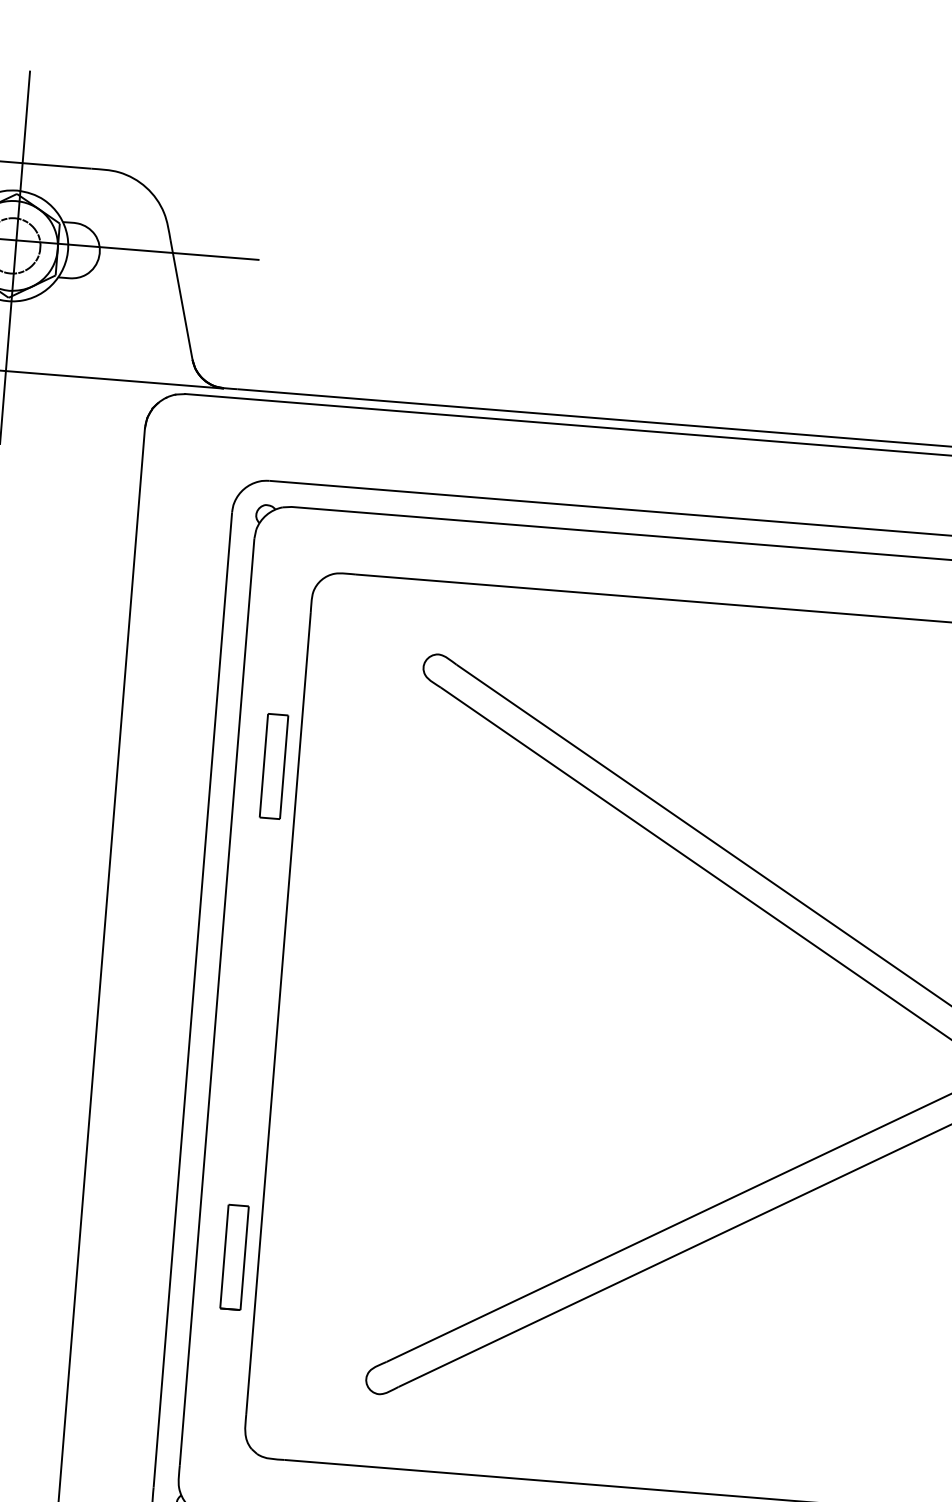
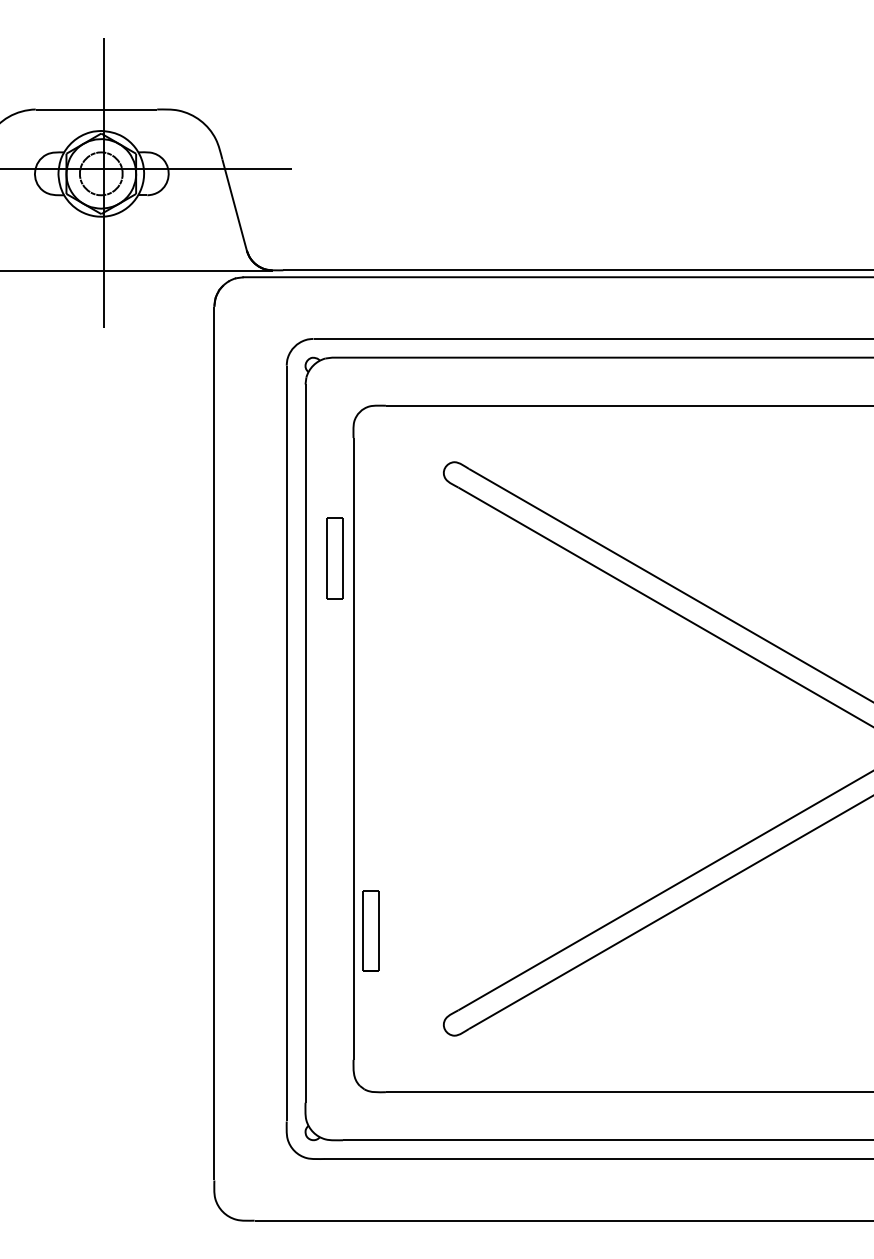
part: (234, 1256) -> (370, 930), moved

